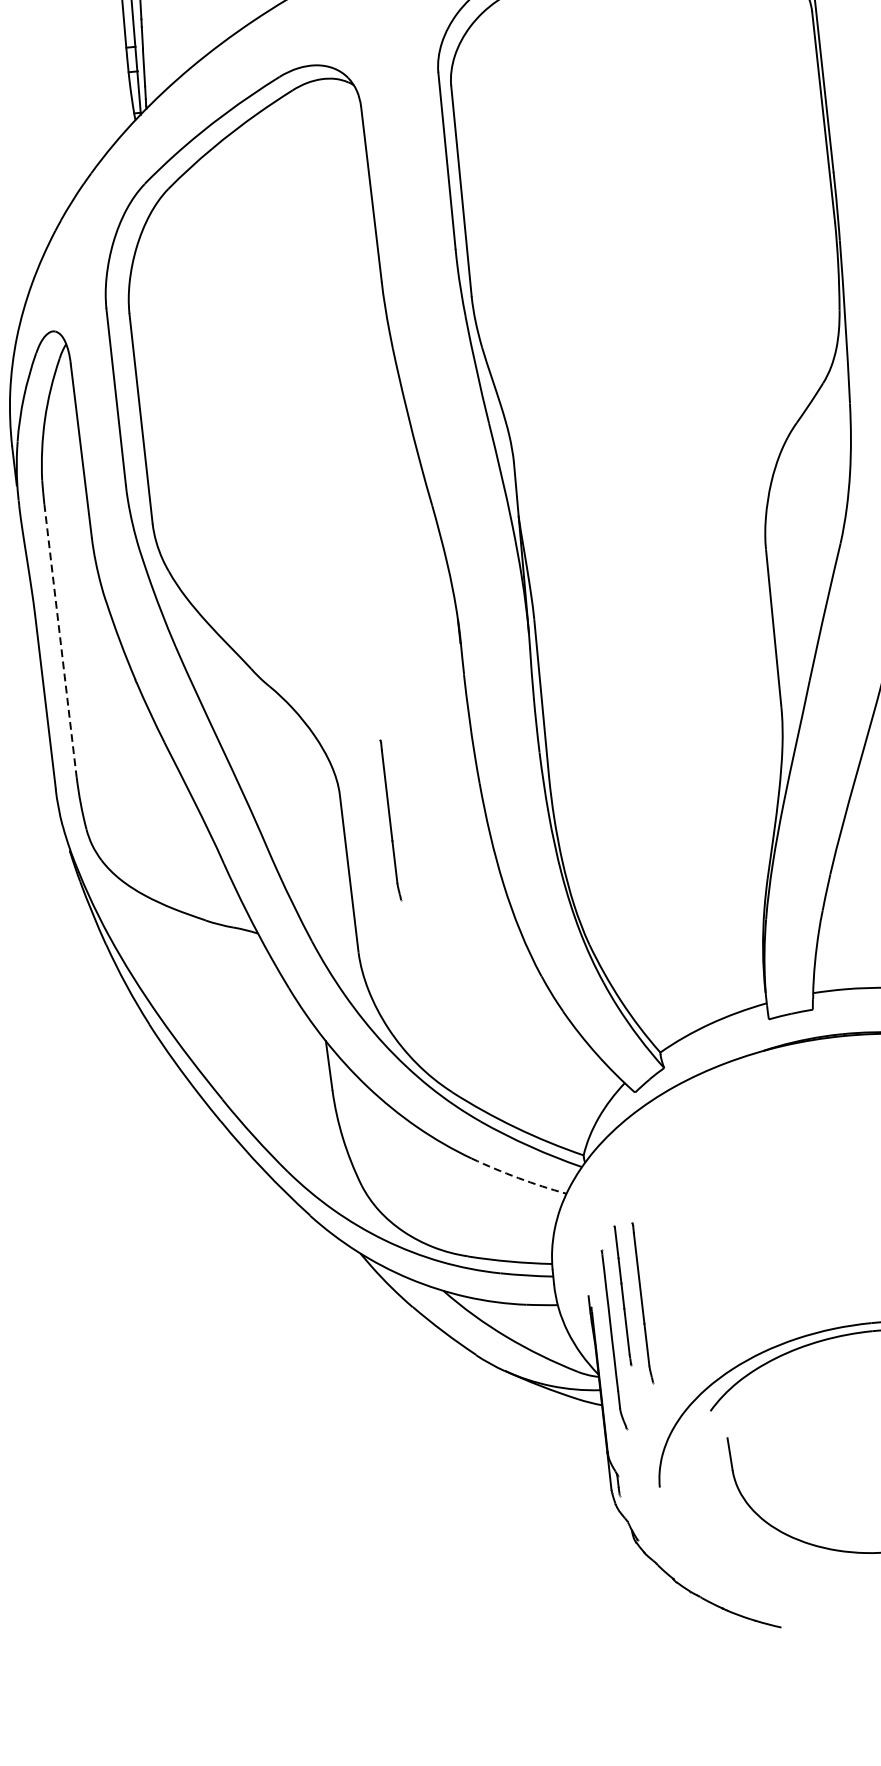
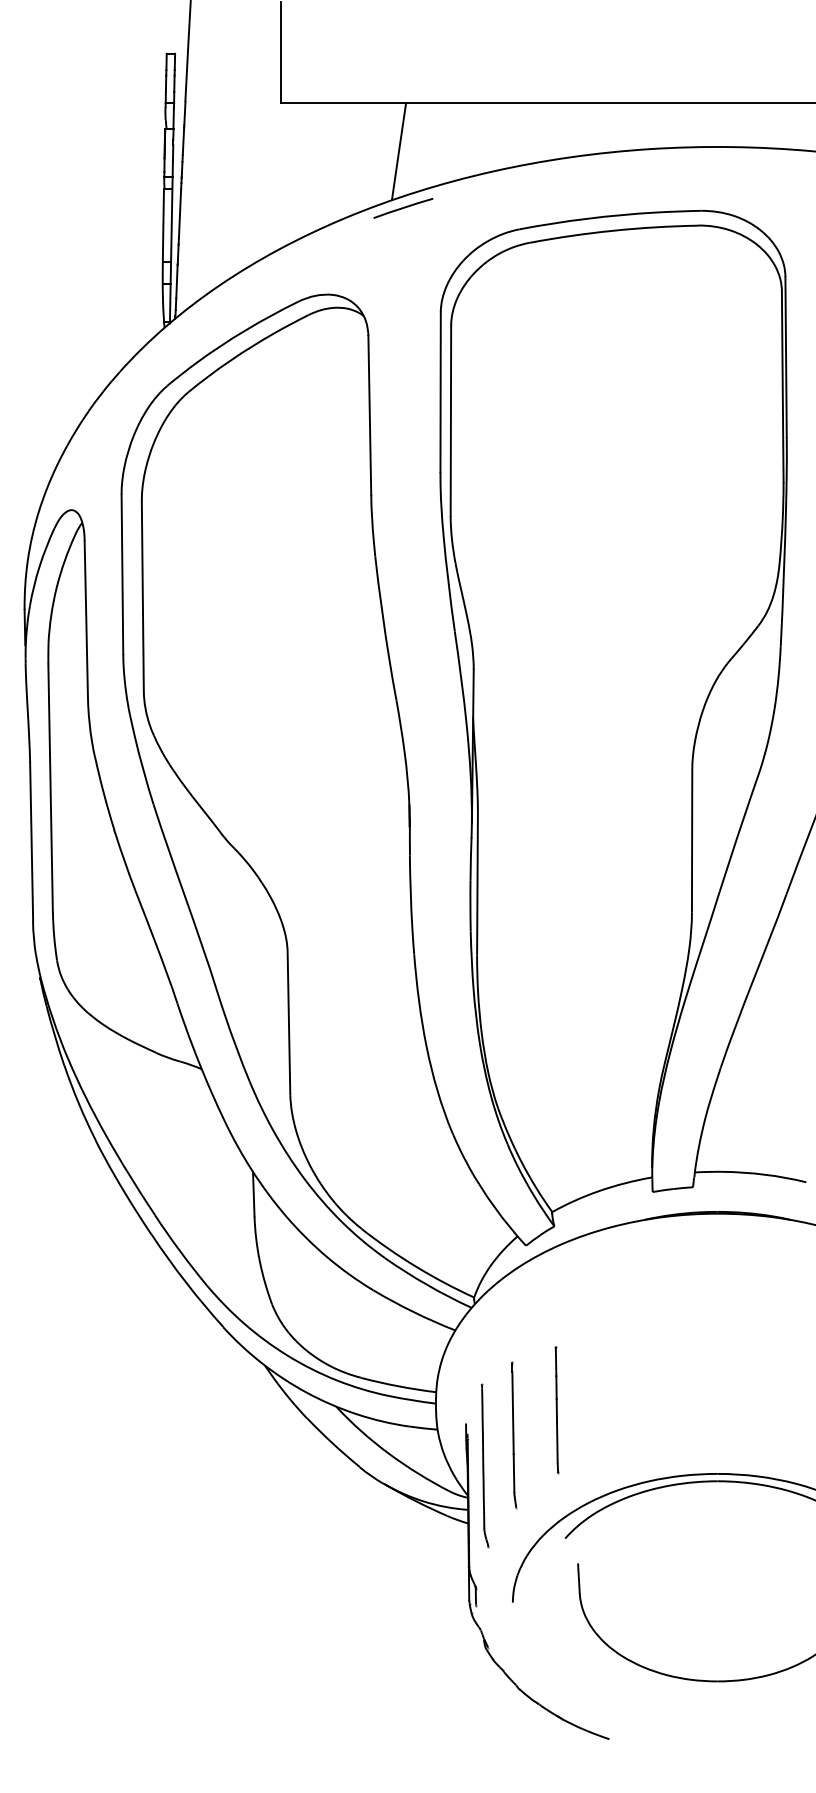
line: (60, 641) -> (50, 789), dashed -> solid
part: (391, 820) -> (331, 979), removed
arc: (518, 1178) -> (413, 1312), dashed -> solid
line: (622, 1296) -> (556, 1410), moved

